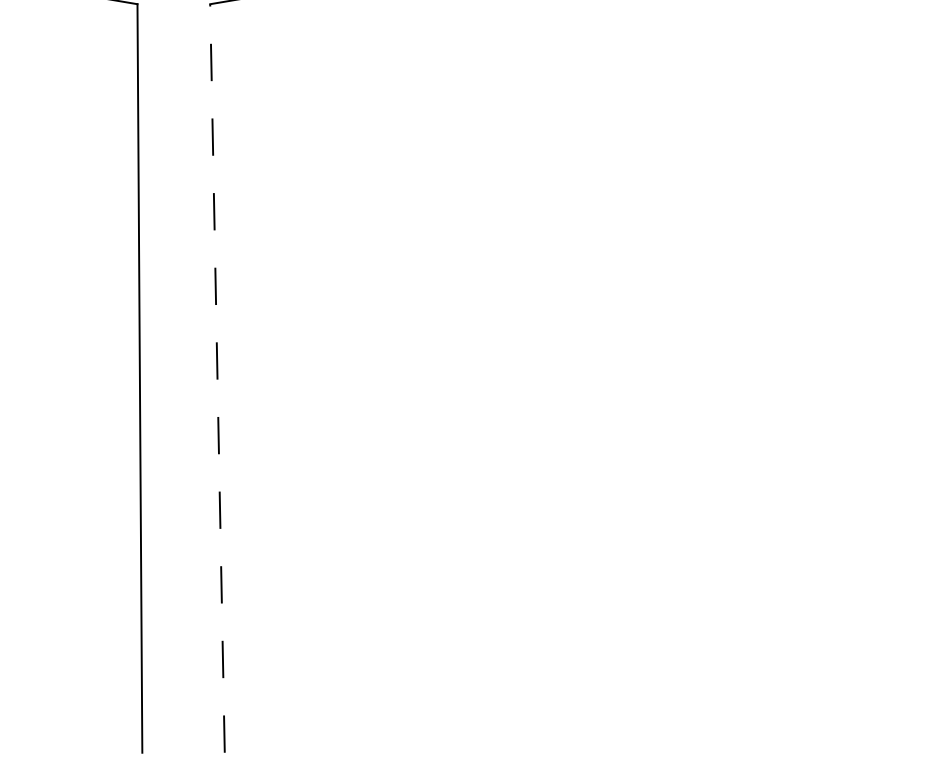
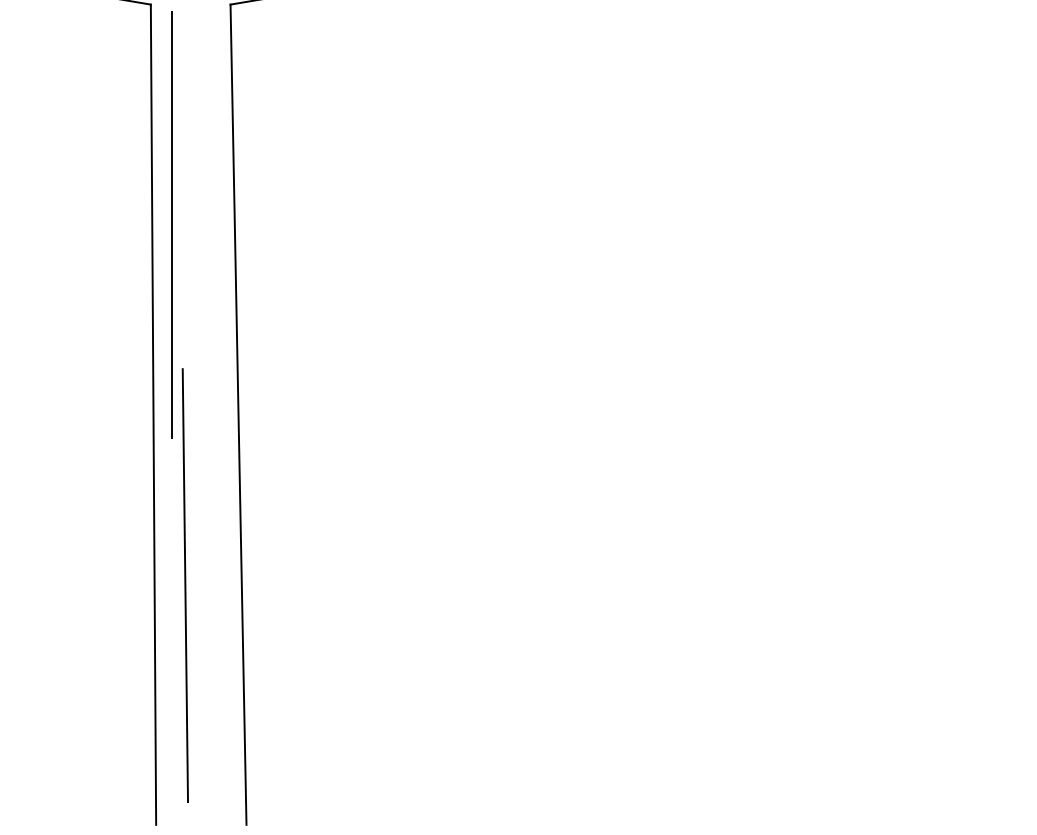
line: (156, 205) -> (171, 225), added
line: (217, 377) -> (238, 413), dashed -> solid
line: (168, 533) -> (184, 584), added

